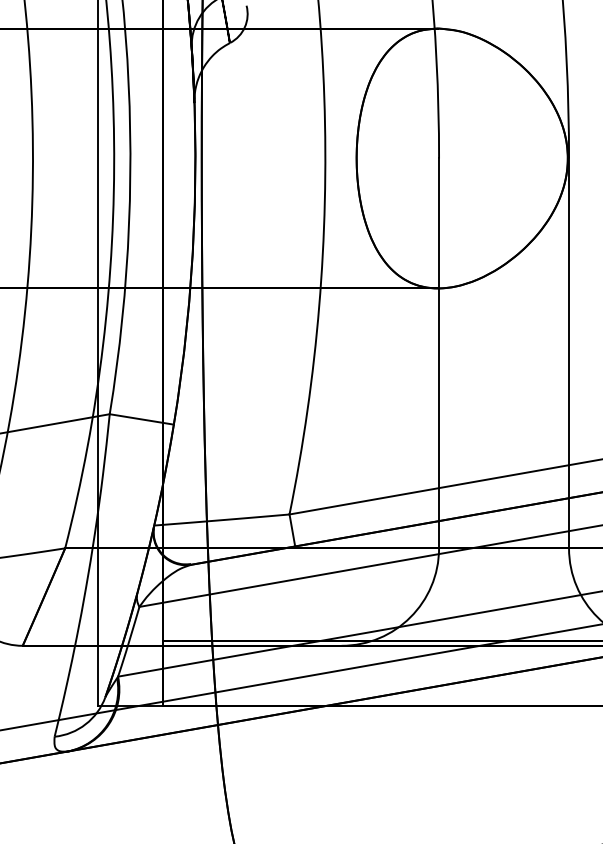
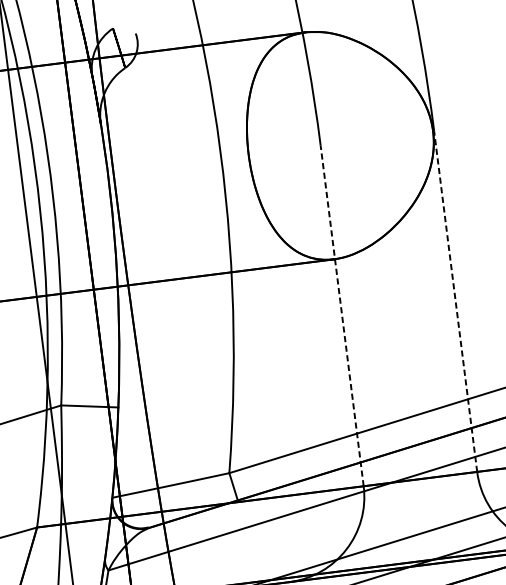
line: (439, 353) -> (342, 316), solid -> dashed
line: (569, 353) -> (456, 301), solid -> dashed

